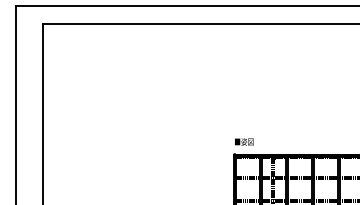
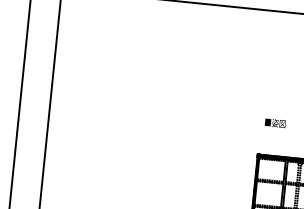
text: (244, 141) -> (275, 122), moved

